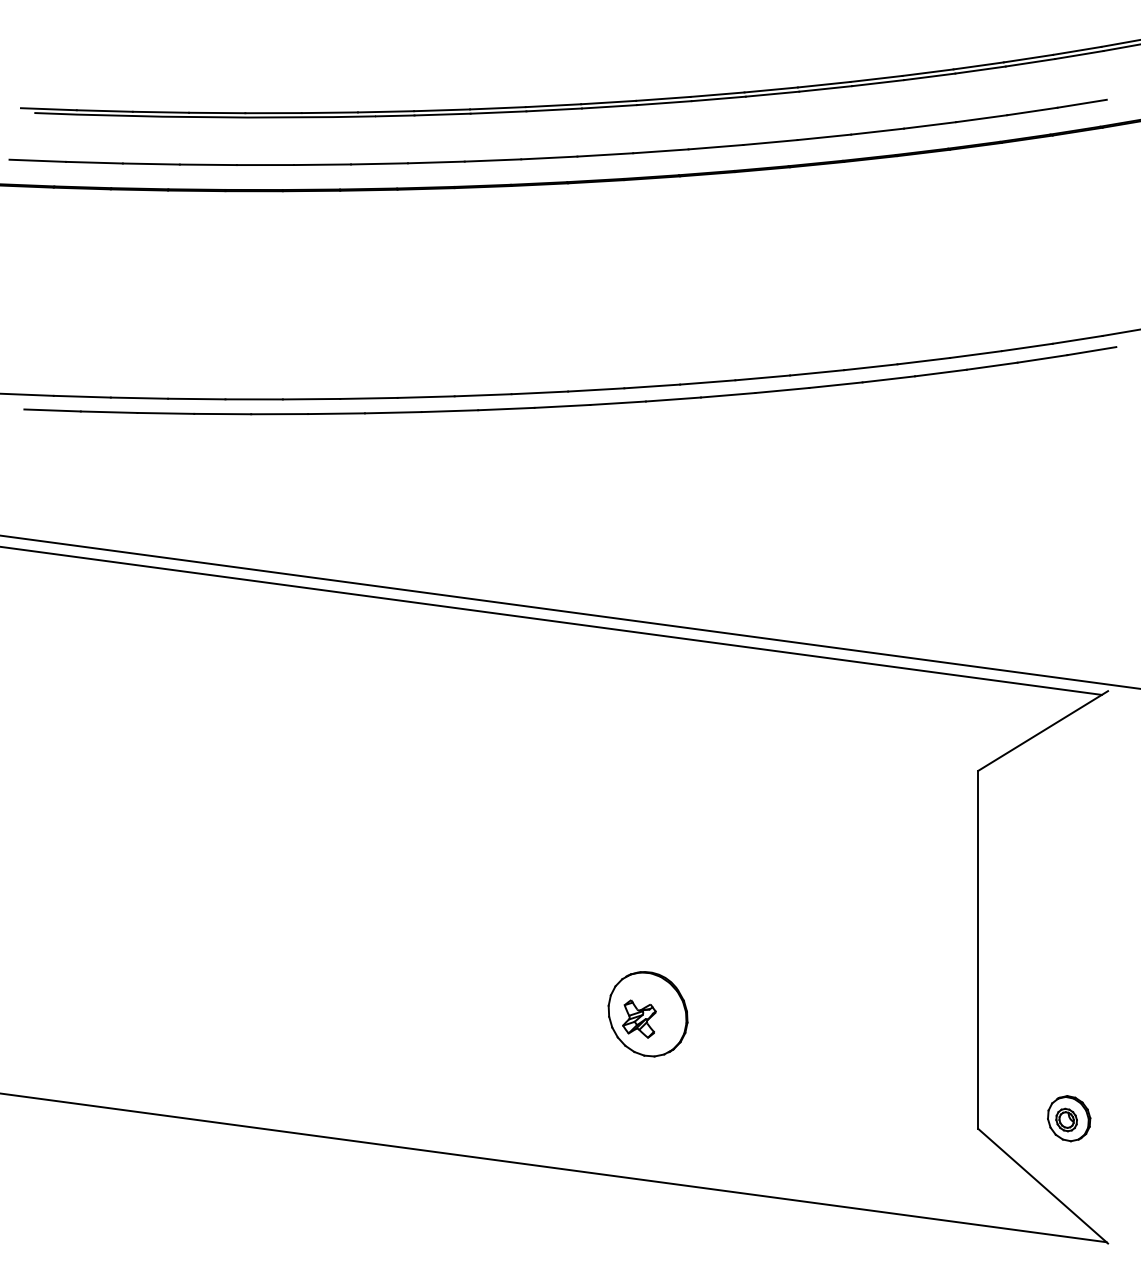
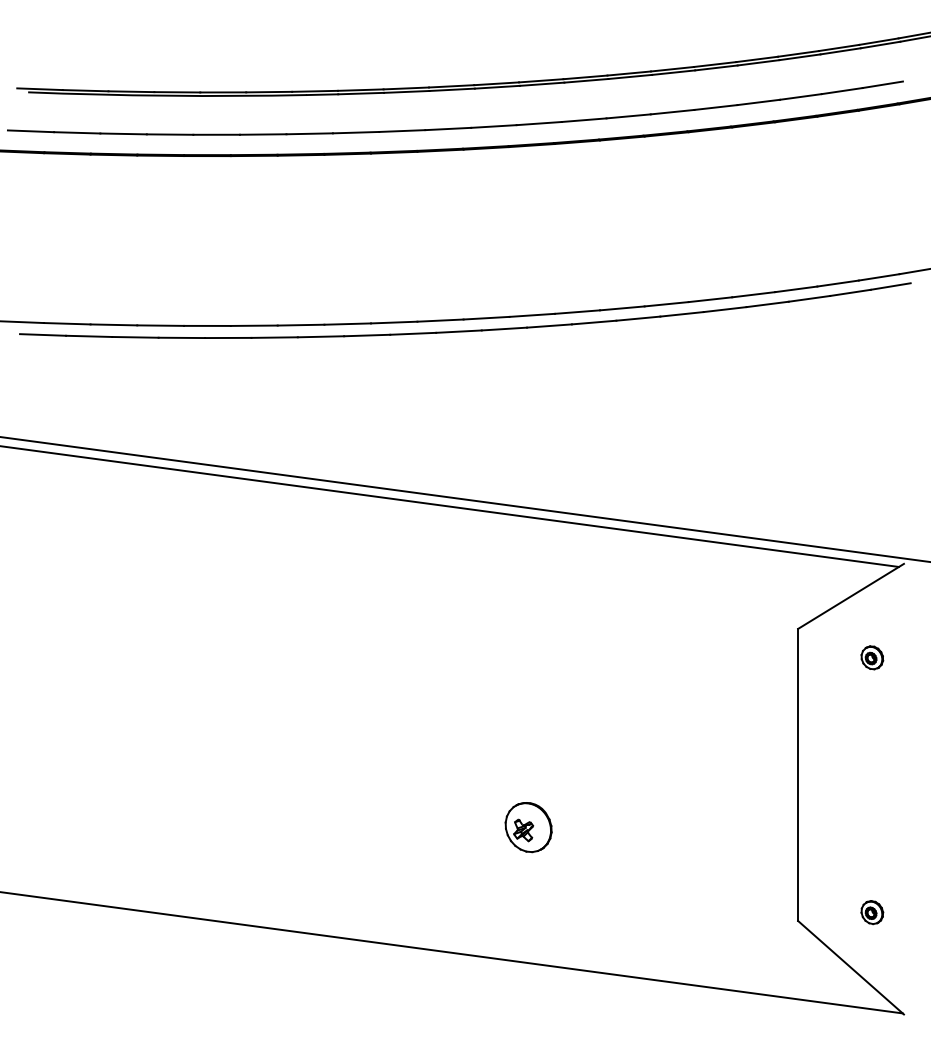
part: (1069, 806) -> (872, 657), added
part: (647, 1014) -> (528, 827), size x0.71
part: (1069, 1118) -> (872, 912), size x0.62

